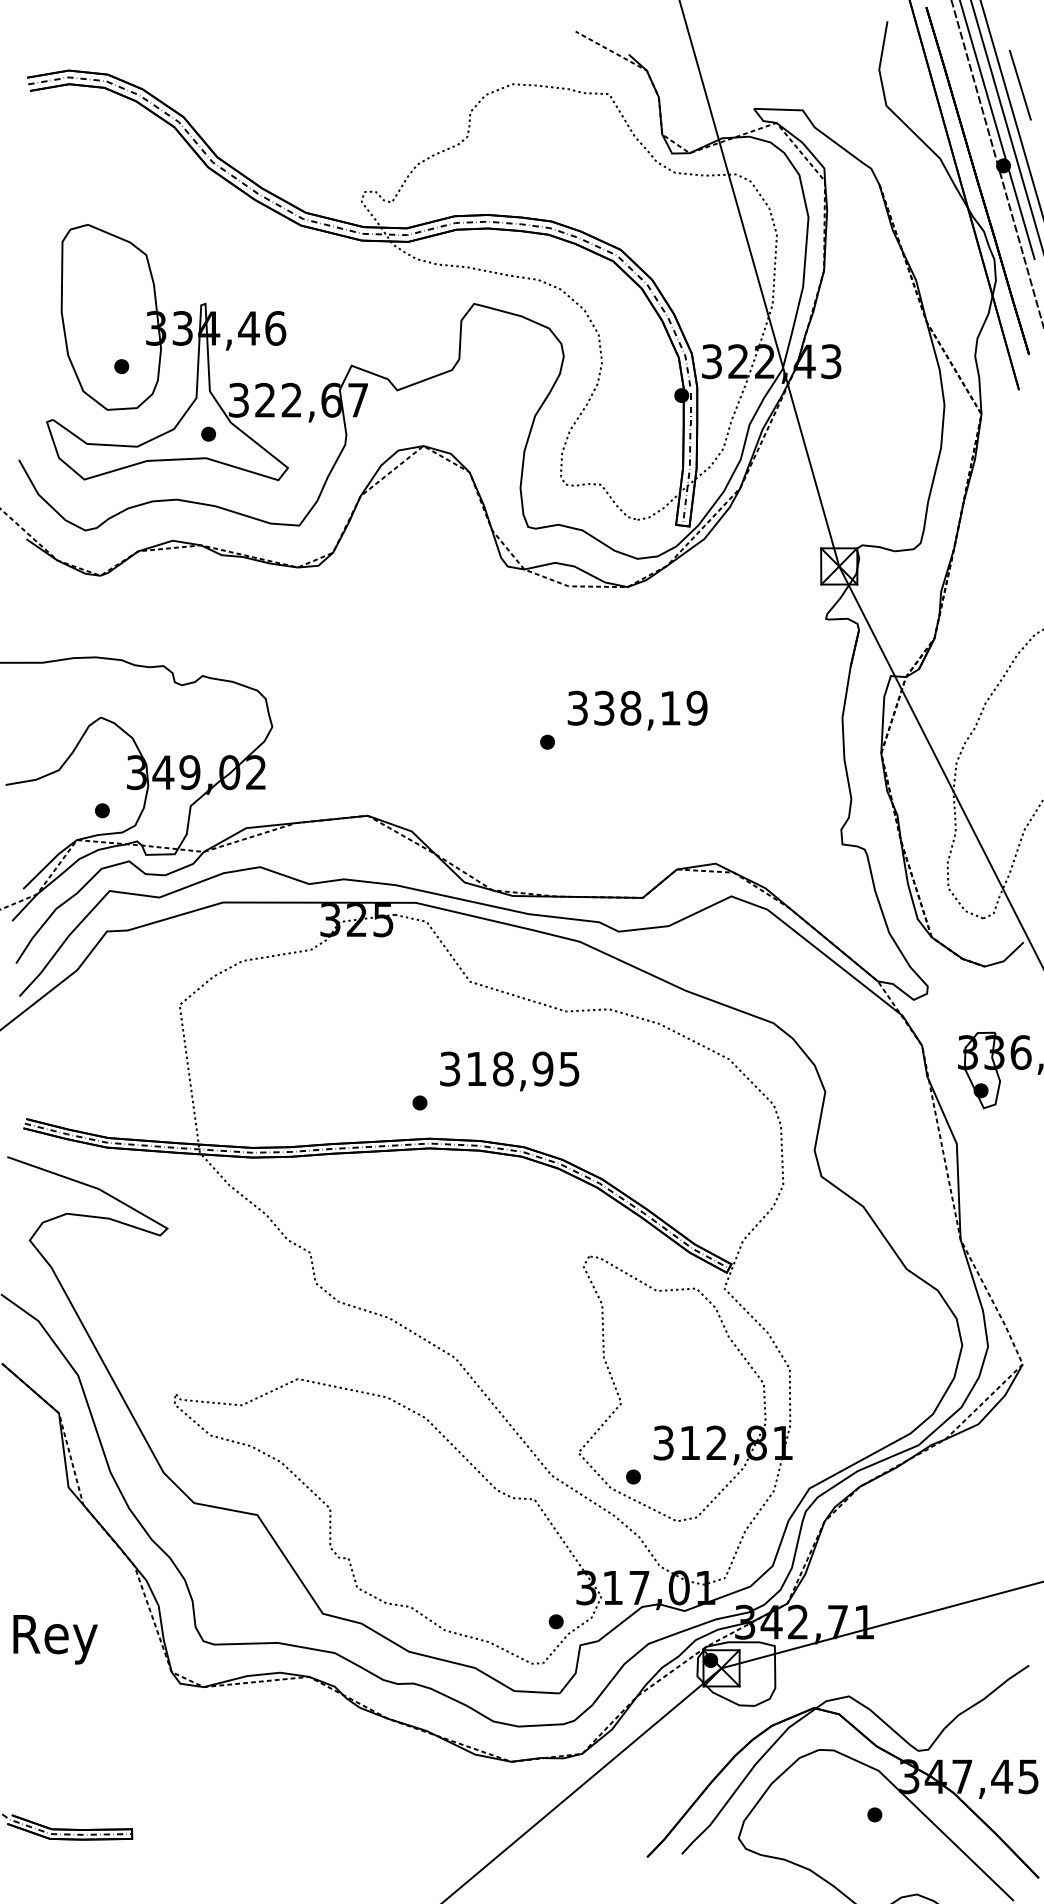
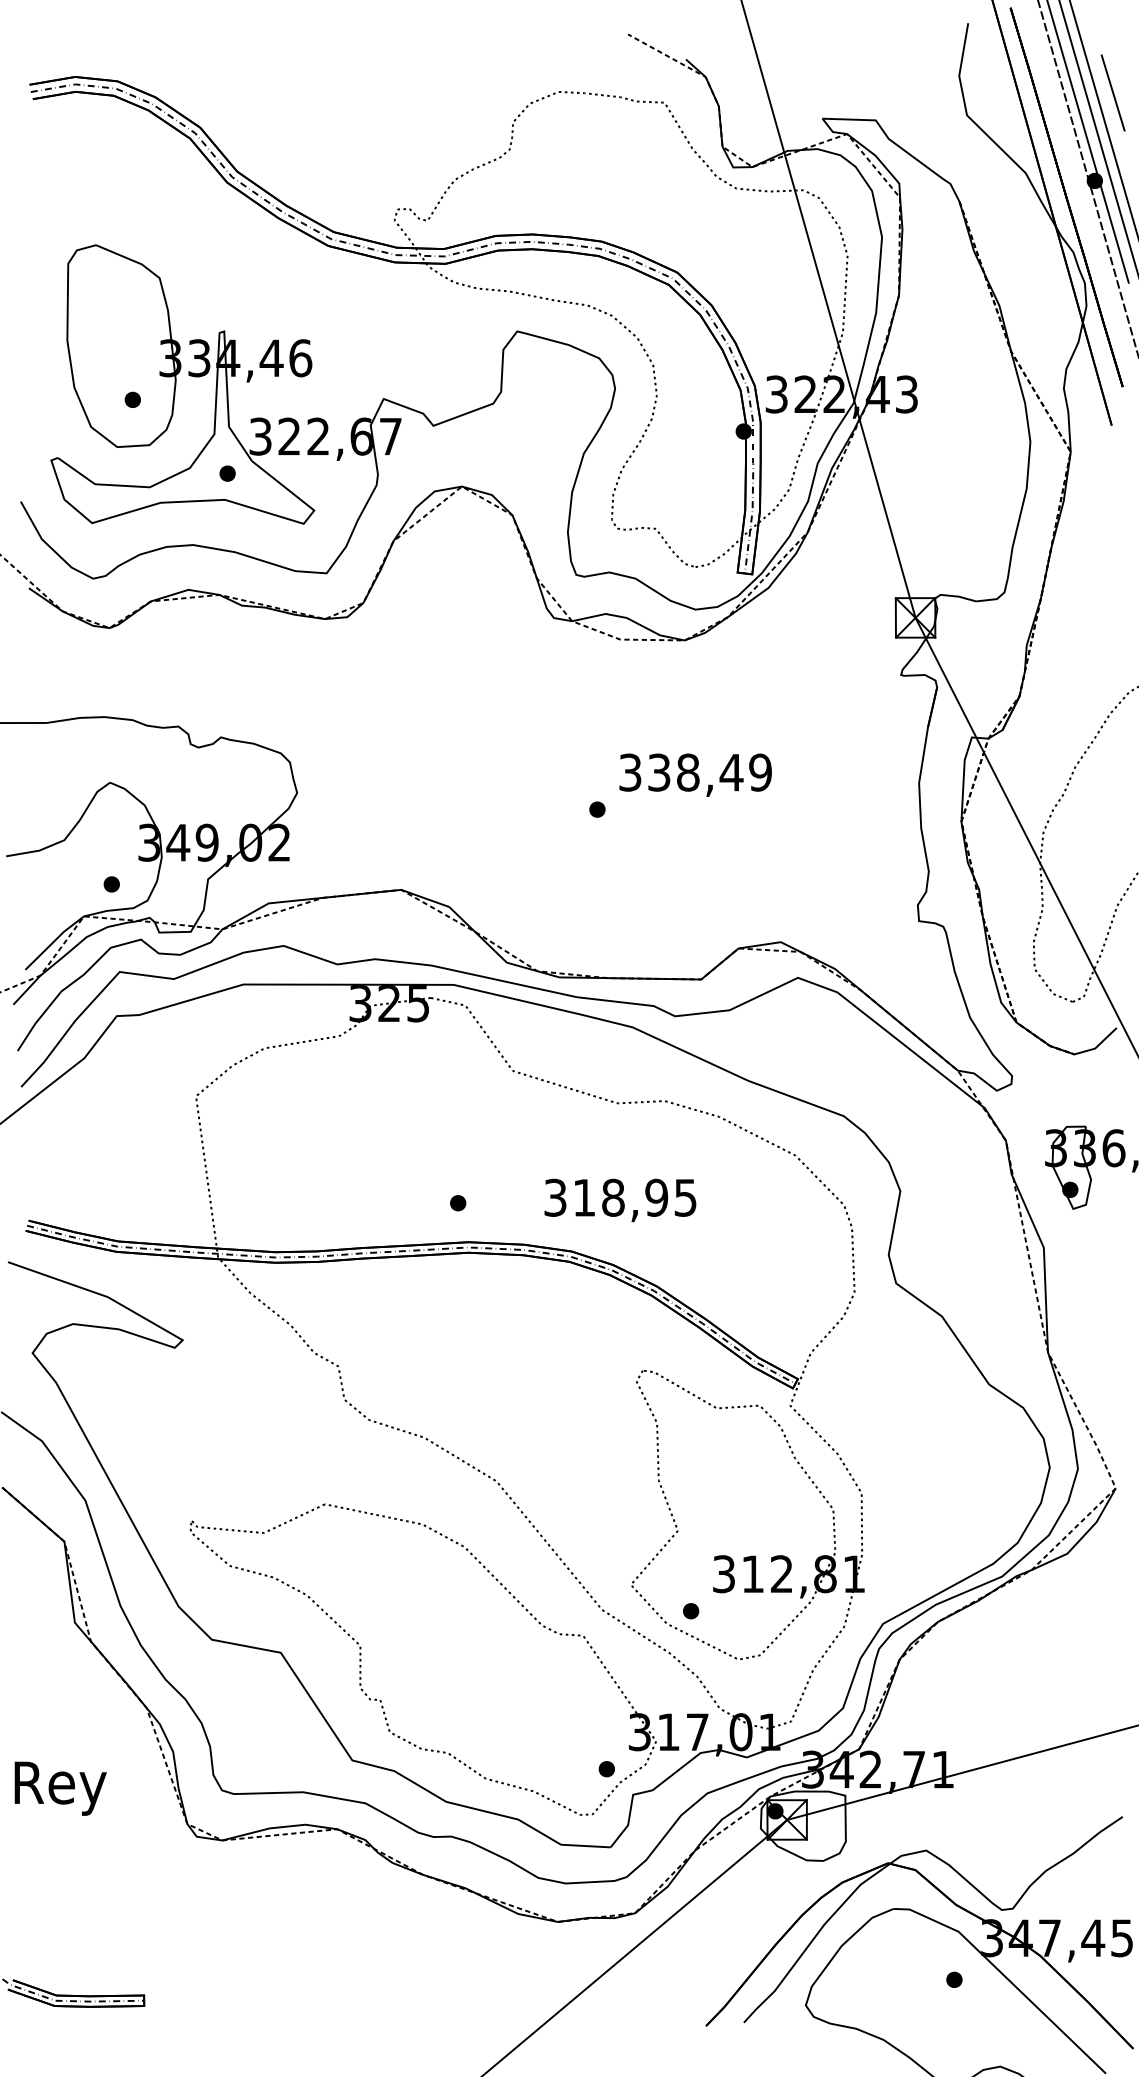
text: (670, 708) -> (731, 772), 338,19 -> 338,49
text: (509, 1071) -> (620, 1200), moved

